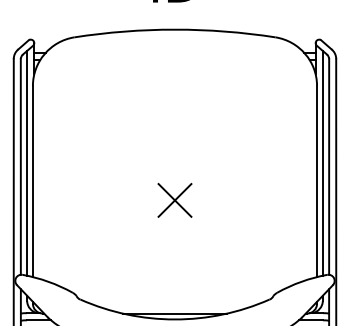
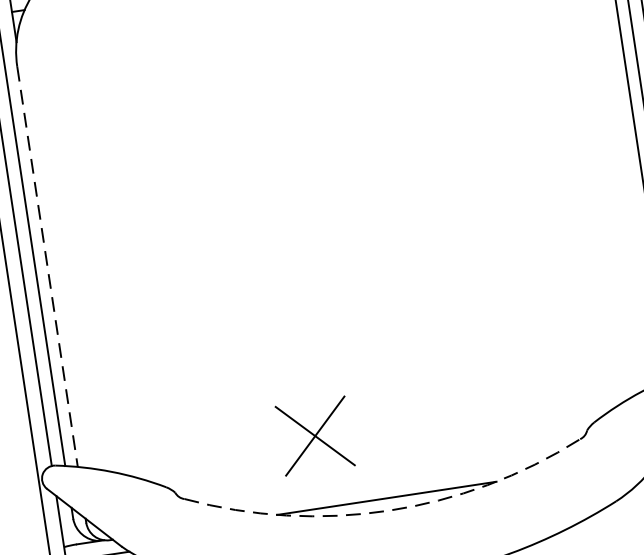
line: (32, 181) -> (46, 266), solid -> dashed
part: (174, 200) -> (314, 436), moved
arc: (175, 319) -> (389, 510), solid -> dashed

